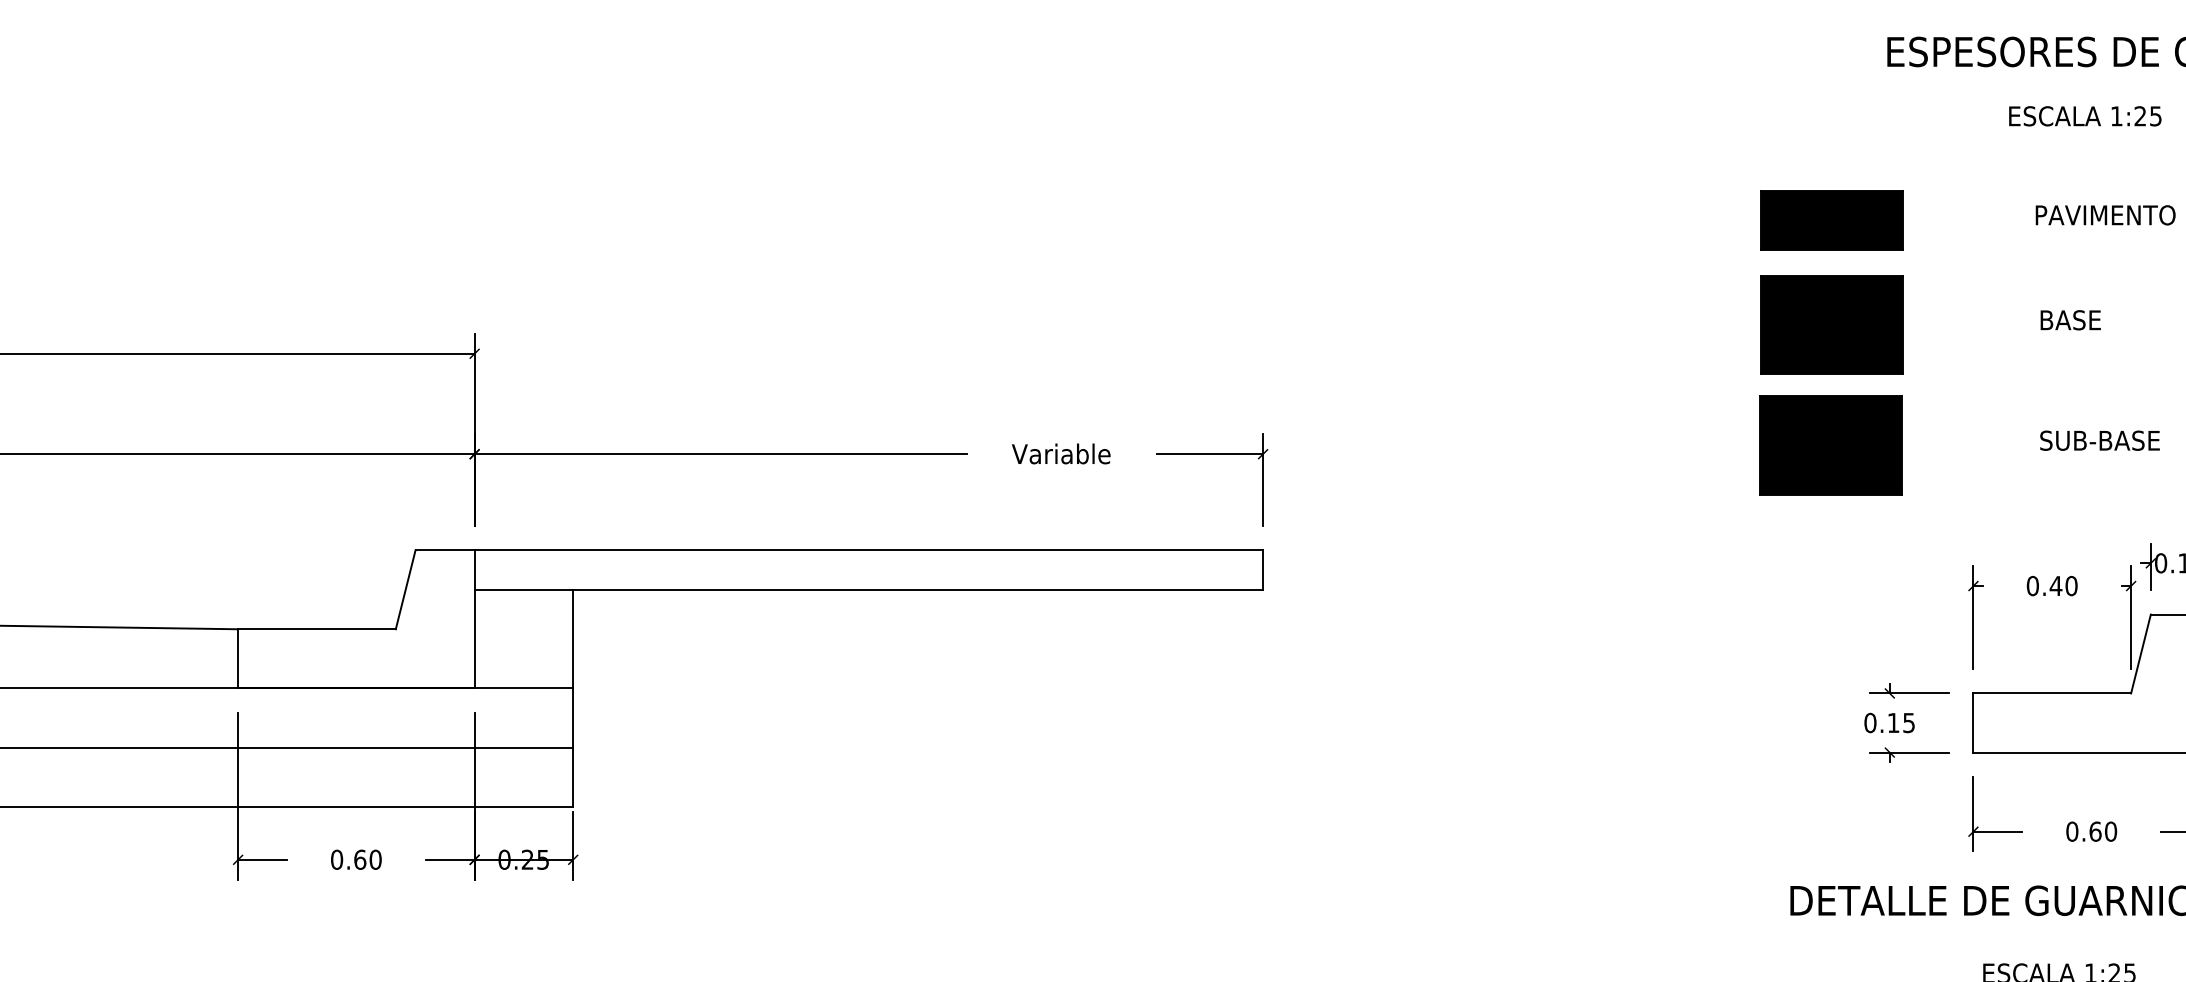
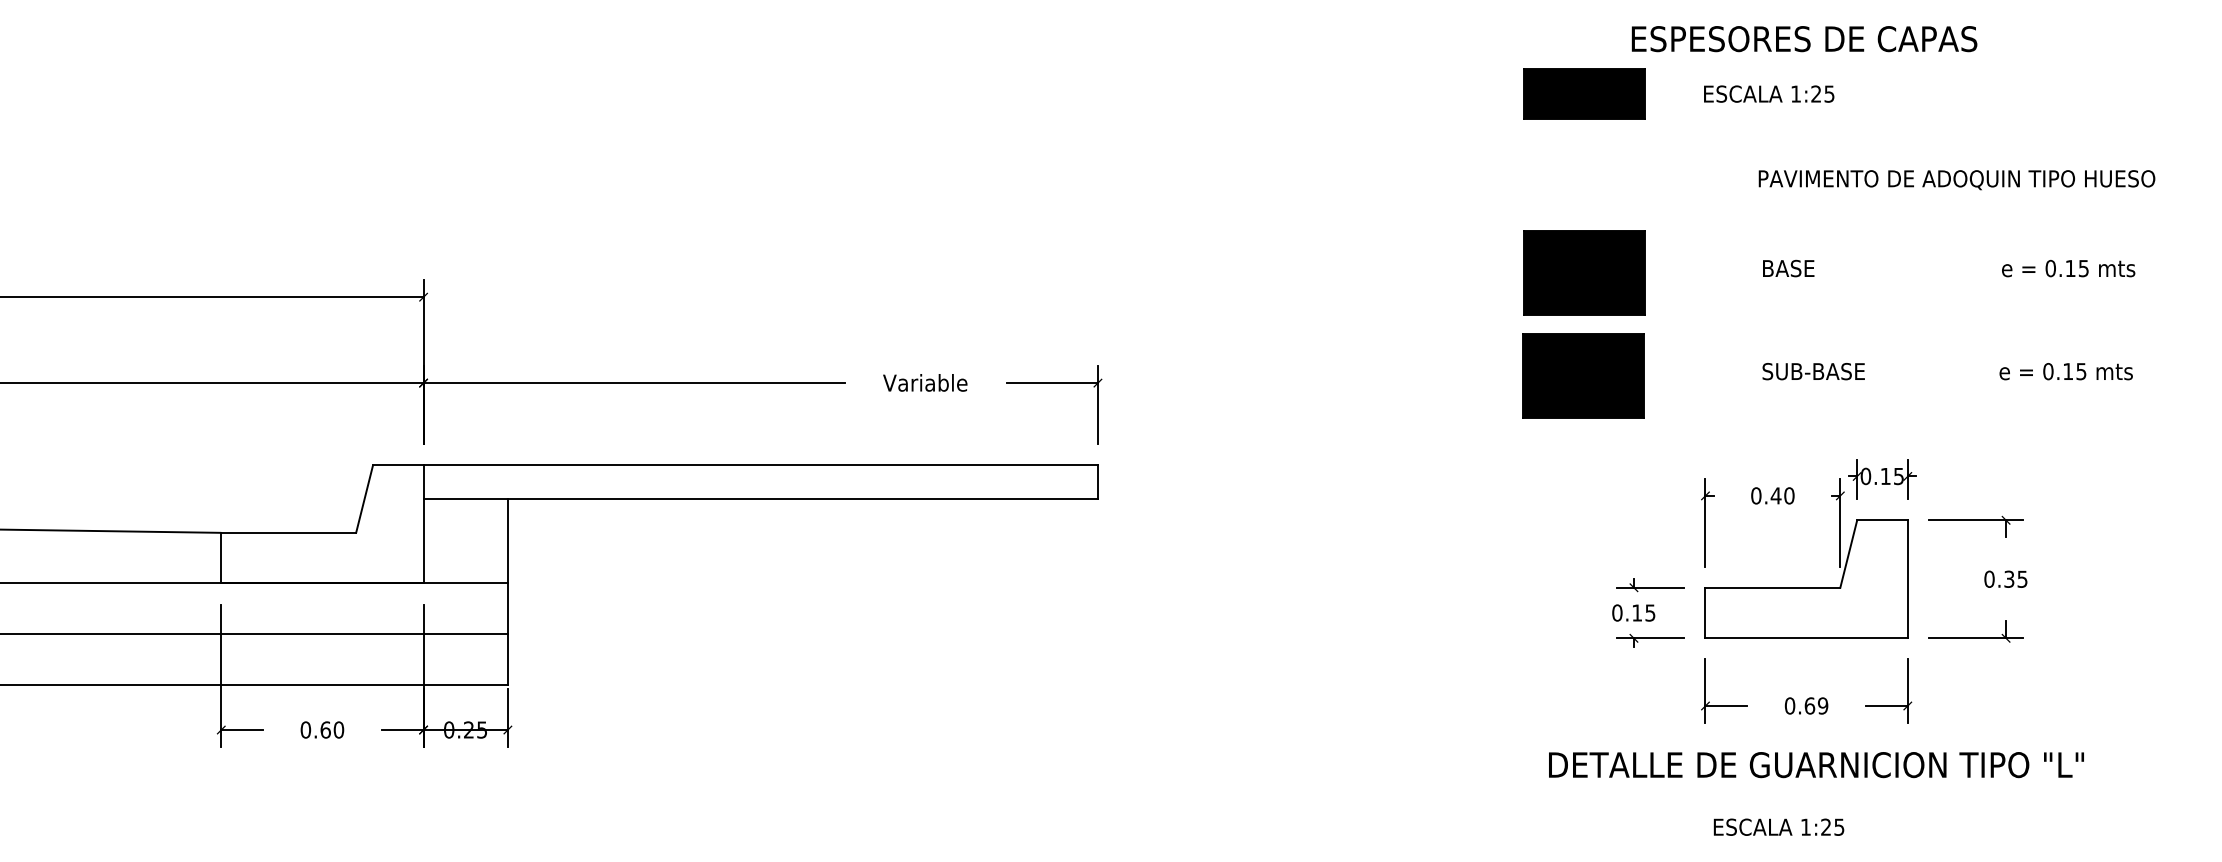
text: (2085, 115) -> (1769, 93), moved
part: (1831, 219) -> (1584, 93), moved
text: (2110, 831) -> (1822, 705), 0.60 -> 0.69

